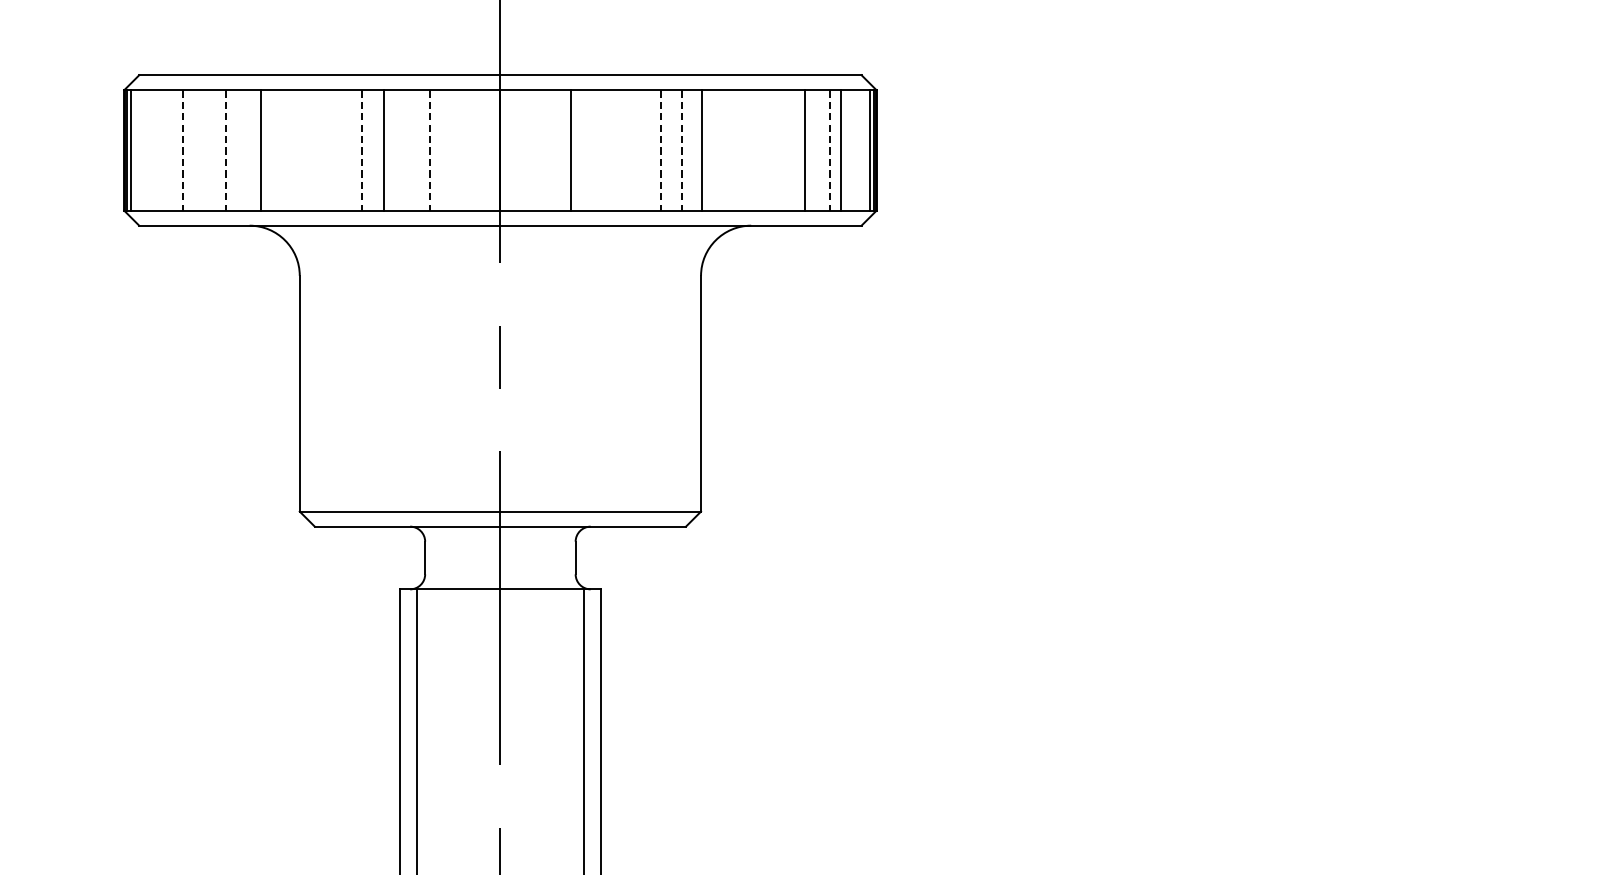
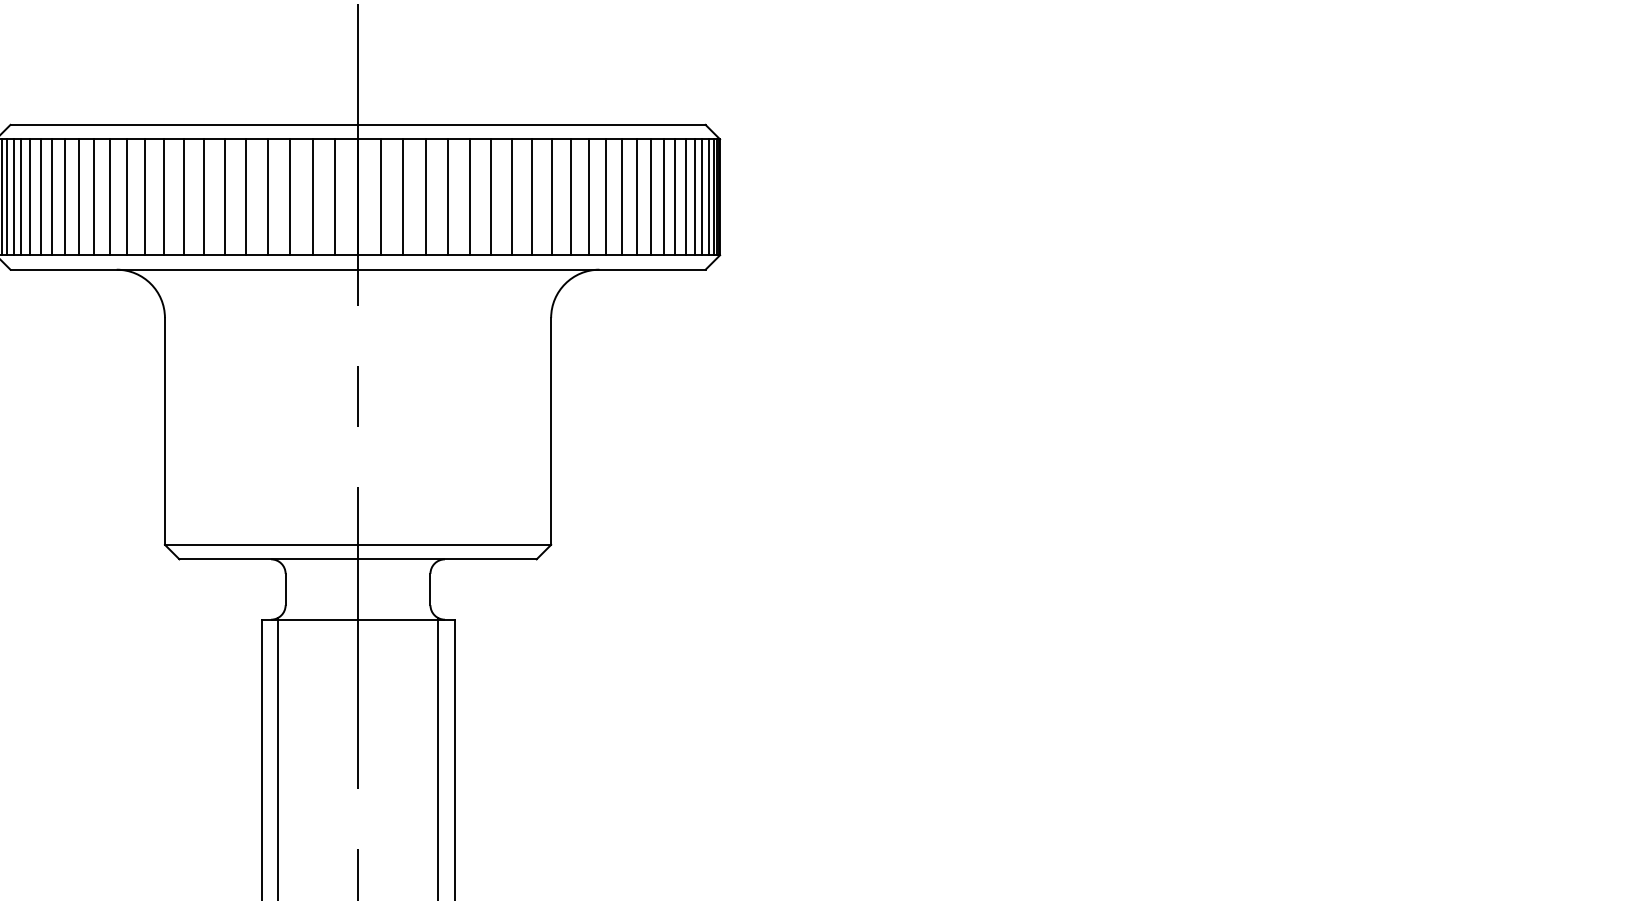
line: (136, 150) -> (7, 197), added
line: (142, 150) -> (13, 197), added
line: (150, 150) -> (21, 197), added
line: (160, 150) -> (30, 197), added
line: (170, 150) -> (40, 197), added
line: (182, 150) -> (52, 197), dashed -> solid
line: (196, 150) -> (65, 197), added
line: (210, 150) -> (79, 197), added
line: (226, 150) -> (94, 197), dashed -> solid
line: (243, 150) -> (110, 197), added
line: (279, 150) -> (145, 197), added
line: (299, 150) -> (164, 197), added
line: (319, 150) -> (183, 197), added
line: (339, 150) -> (203, 197), added
line: (361, 150) -> (224, 197), dashed -> solid
line: (407, 150) -> (268, 197), added
line: (430, 150) -> (290, 197), dashed -> solid
line: (453, 150) -> (312, 197), added
line: (476, 150) -> (335, 197), added
line: (523, 150) -> (380, 197), added
line: (547, 150) -> (403, 197), added
line: (594, 150) -> (448, 197), added
line: (616, 150) -> (469, 197), added
line: (639, 150) -> (491, 197), added
line: (660, 150) -> (512, 197), dashed -> solid
line: (681, 150) -> (532, 197), dashed -> solid
line: (721, 150) -> (570, 197), added
line: (739, 150) -> (588, 197), added
line: (757, 150) -> (605, 197), added
line: (774, 150) -> (621, 197), added
line: (790, 150) -> (637, 197), added
line: (817, 150) -> (663, 197), added
line: (830, 150) -> (675, 197), dashed -> solid
line: (850, 150) -> (694, 197), added
line: (858, 150) -> (702, 197), added
line: (864, 150) -> (708, 197), added

